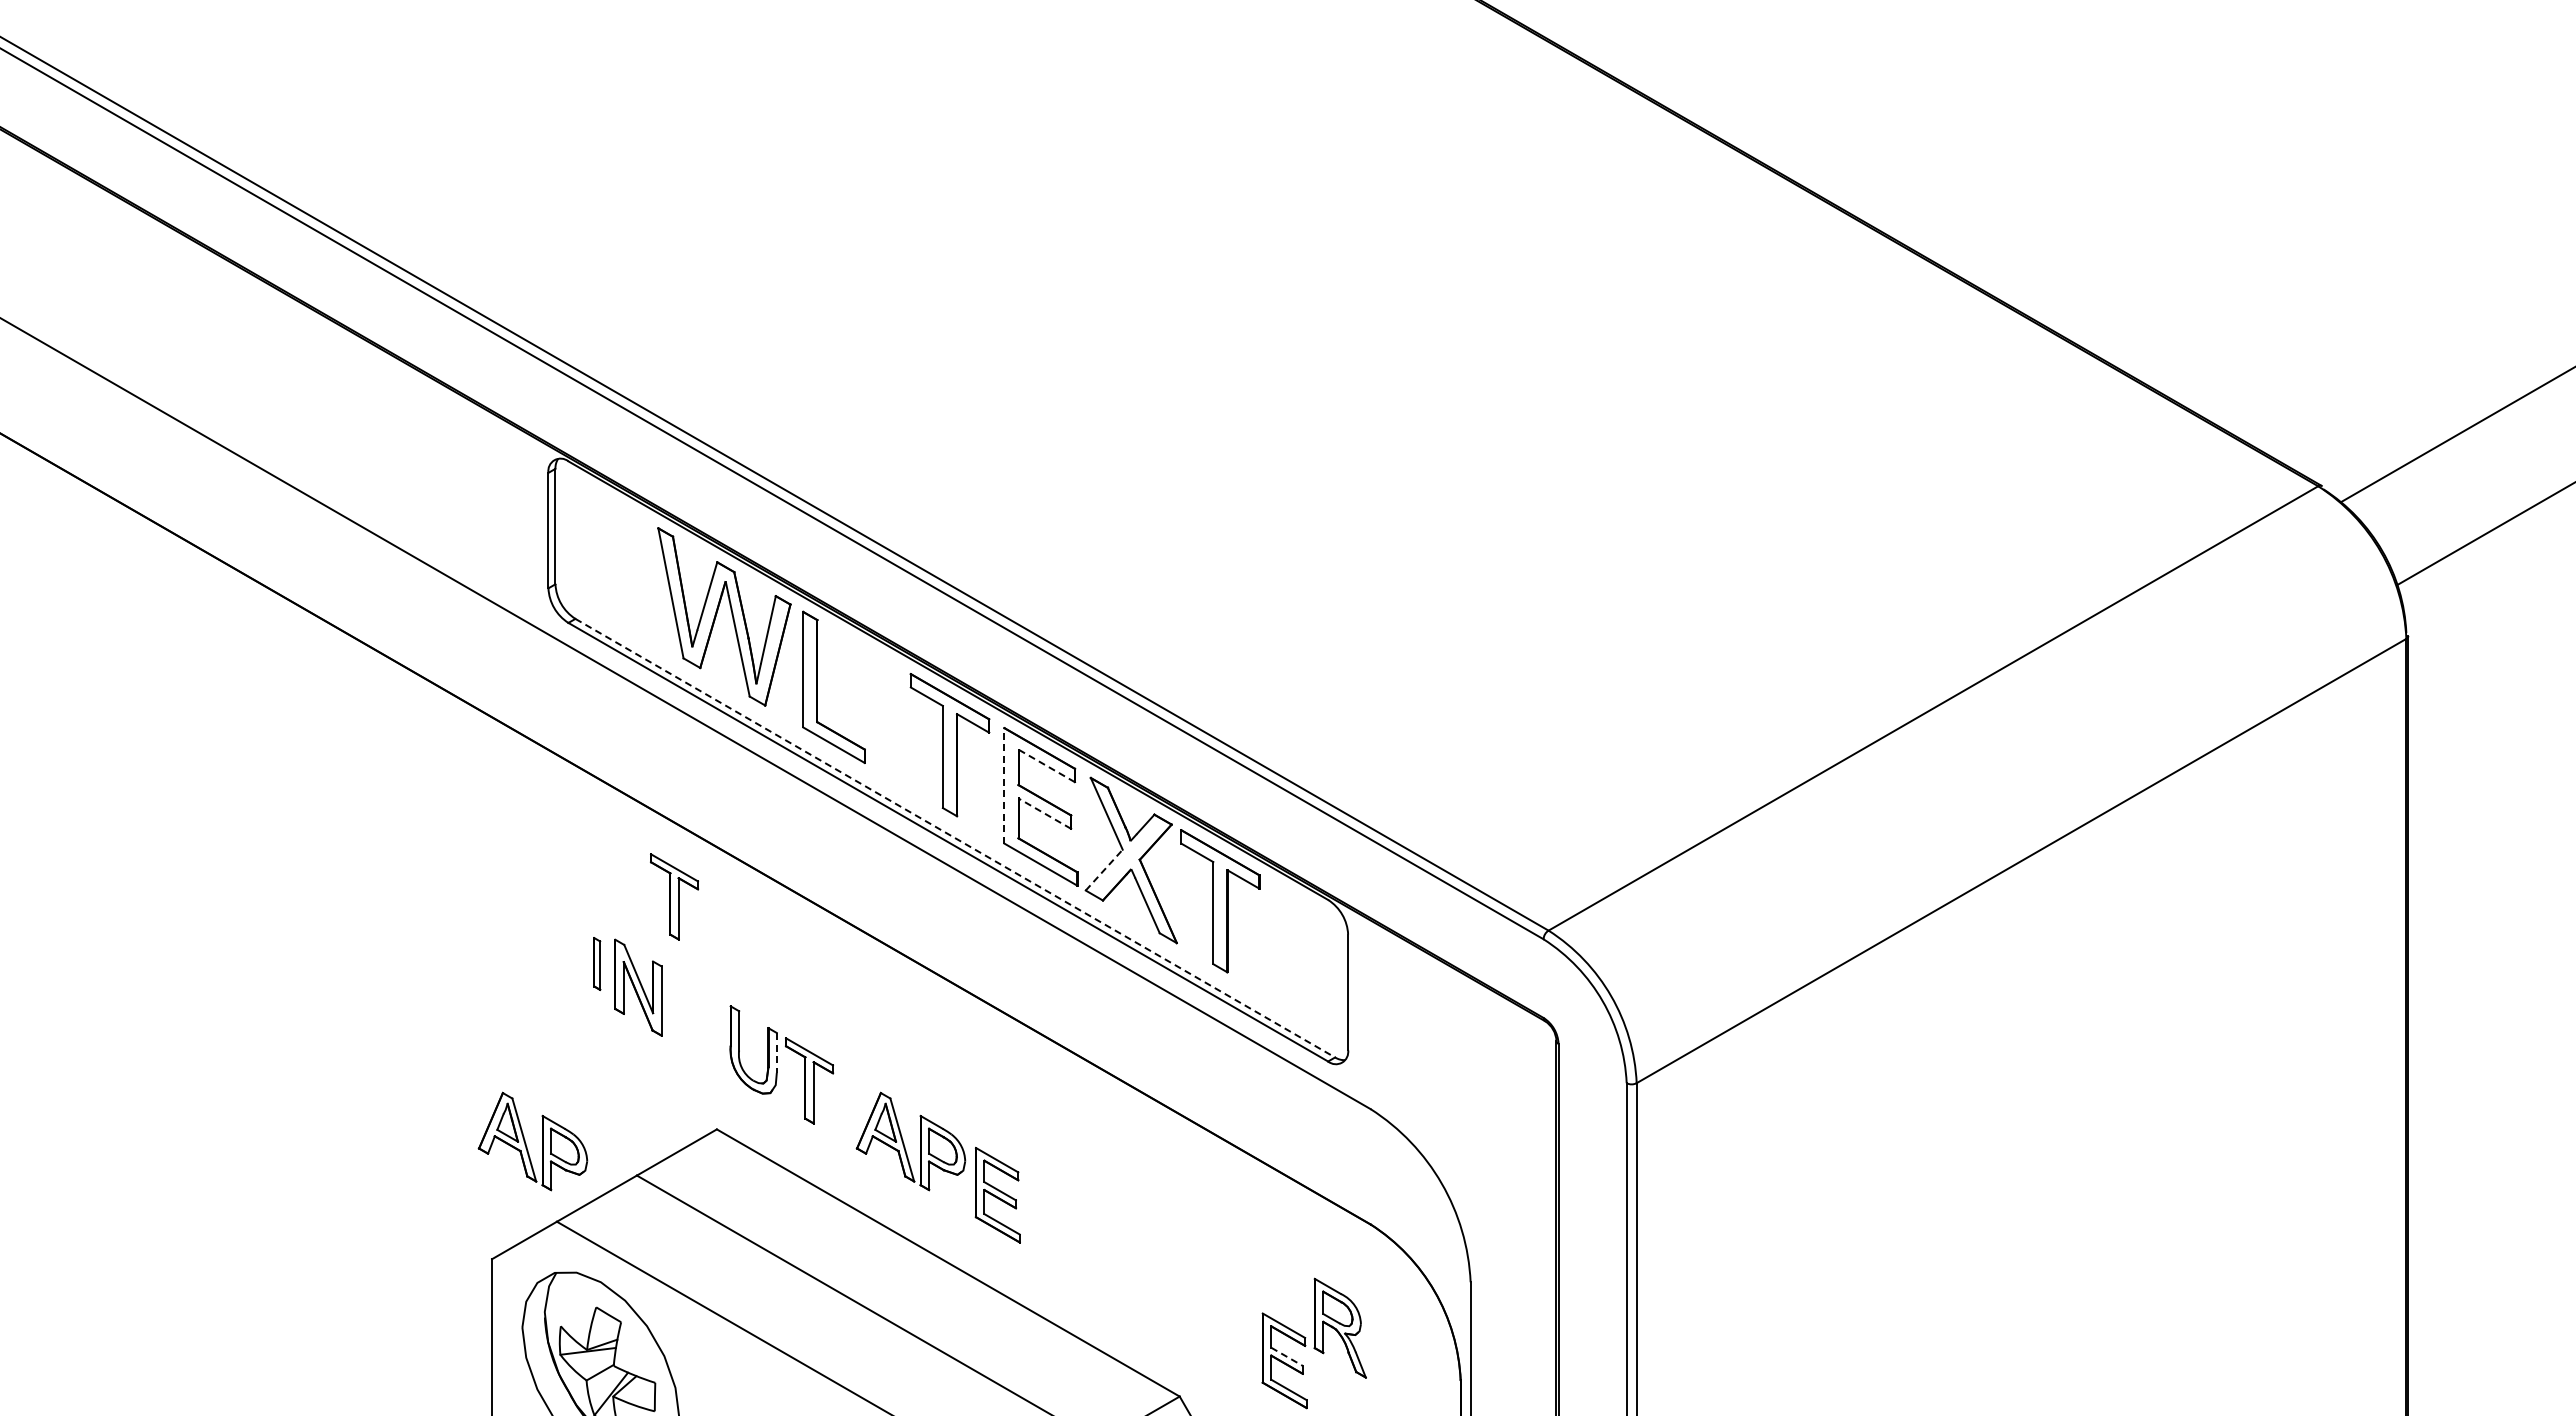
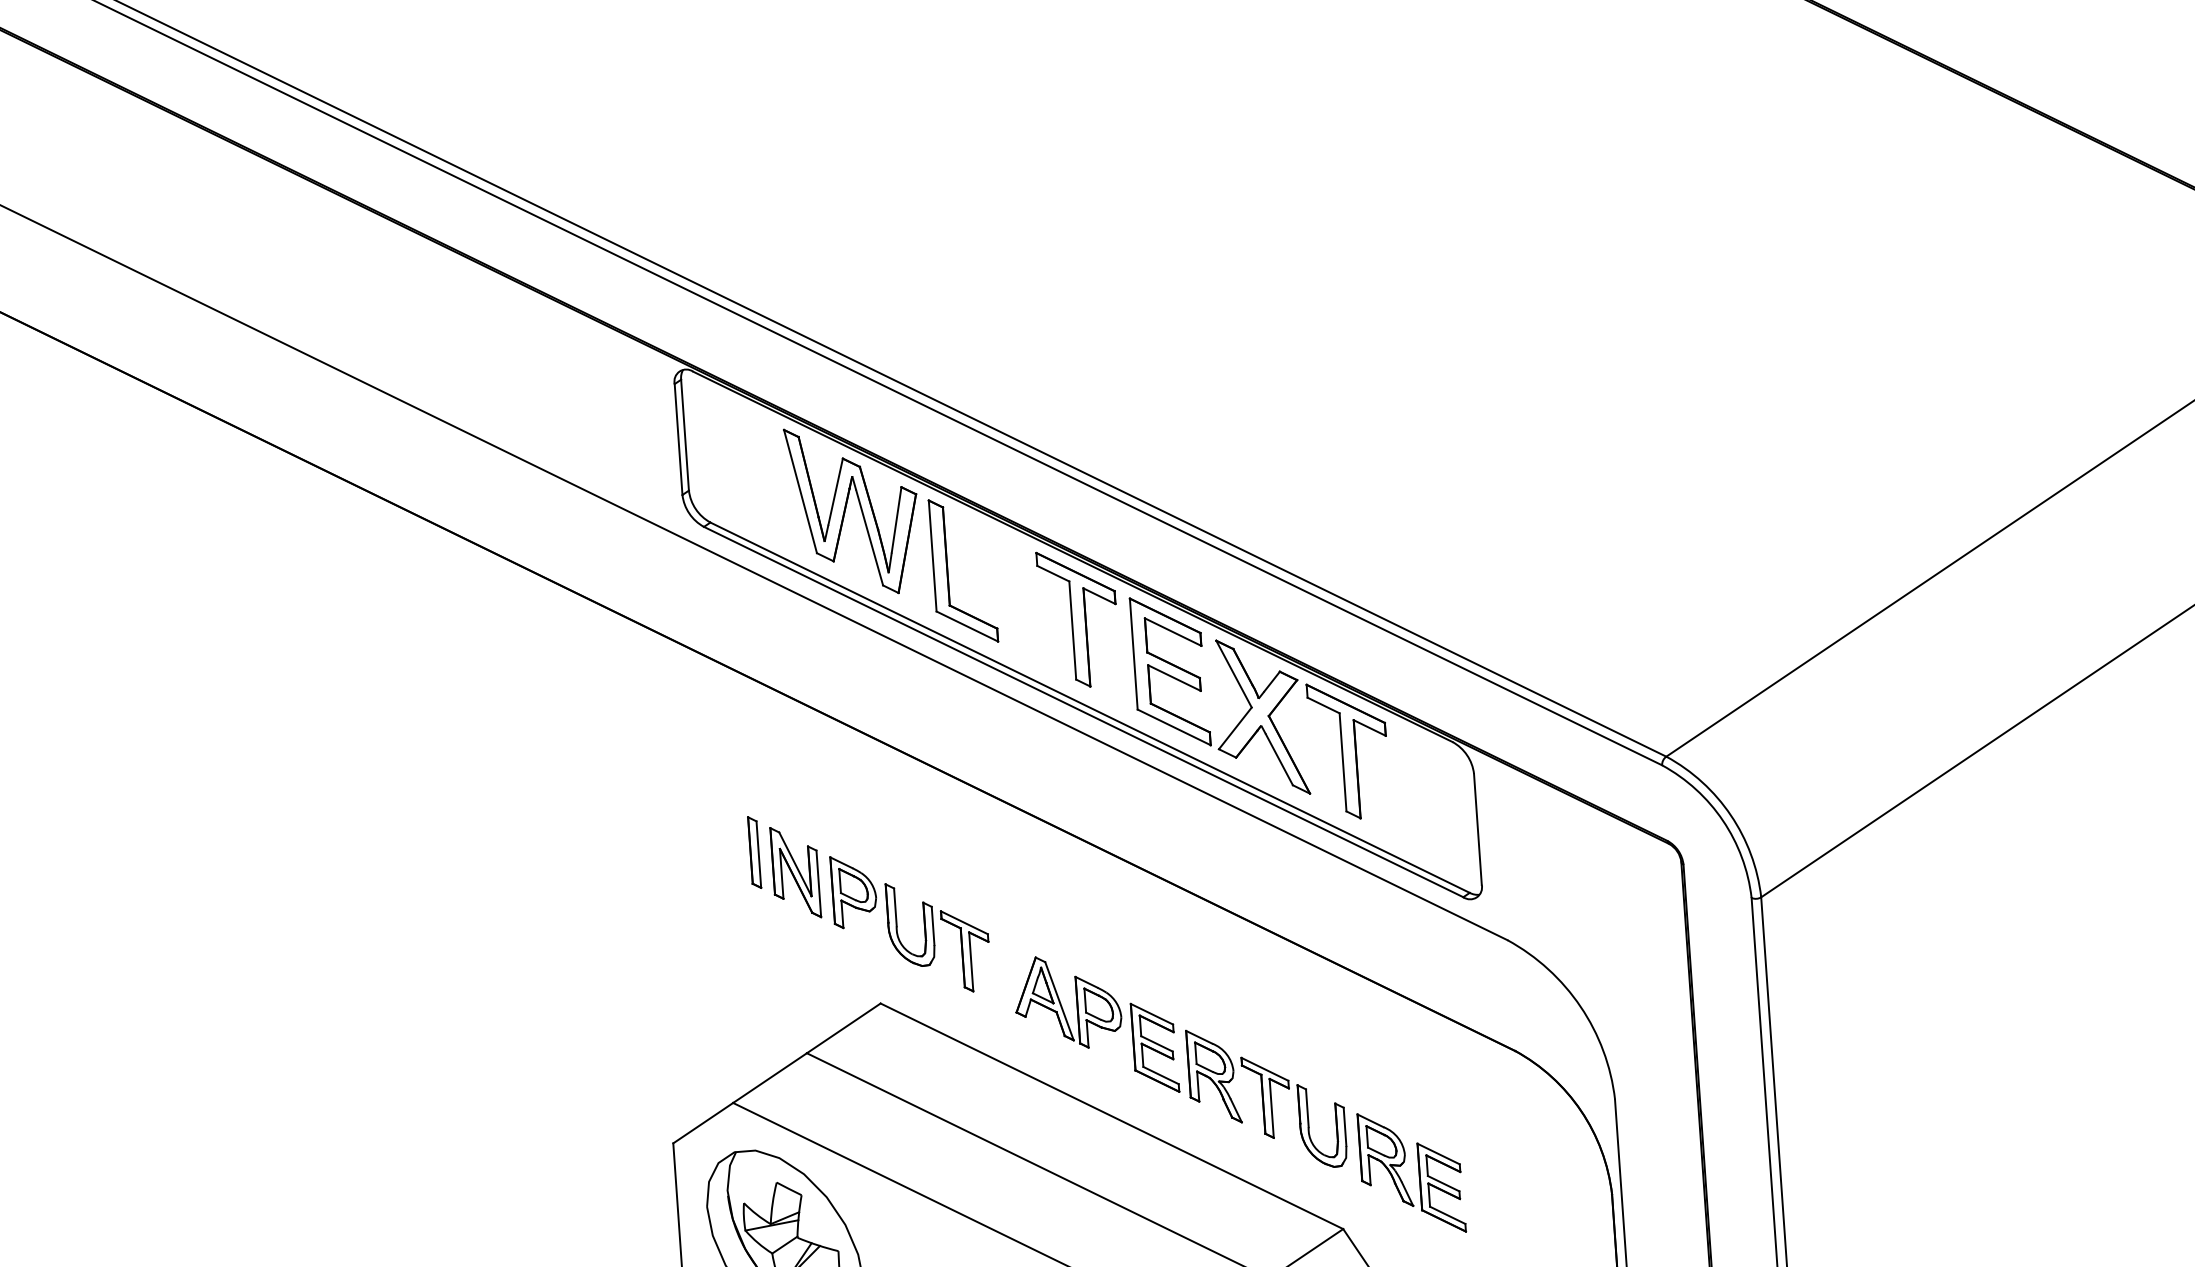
line: (1046, 765) -> (1172, 631), dashed -> solid
line: (1004, 785) -> (1133, 653), dashed -> solid
line: (1044, 813) -> (1174, 677), dashed -> solid
line: (955, 838) -> (1090, 707), dashed -> solid
line: (1104, 870) -> (1235, 728), dashed -> solid
part: (674, 896) -> (824, 782), removed
part: (596, 963) -> (753, 852), size x1.43
part: (697, 1011) -> (854, 891), added
line: (776, 1052) -> (932, 925), dashed -> solid
part: (526, 1143) -> (698, 1029), removed
part: (1109, 1255) -> (1266, 1098), added
part: (1339, 1327) -> (1384, 1159), moved
line: (1287, 1357) -> (1444, 1184), dashed -> solid

